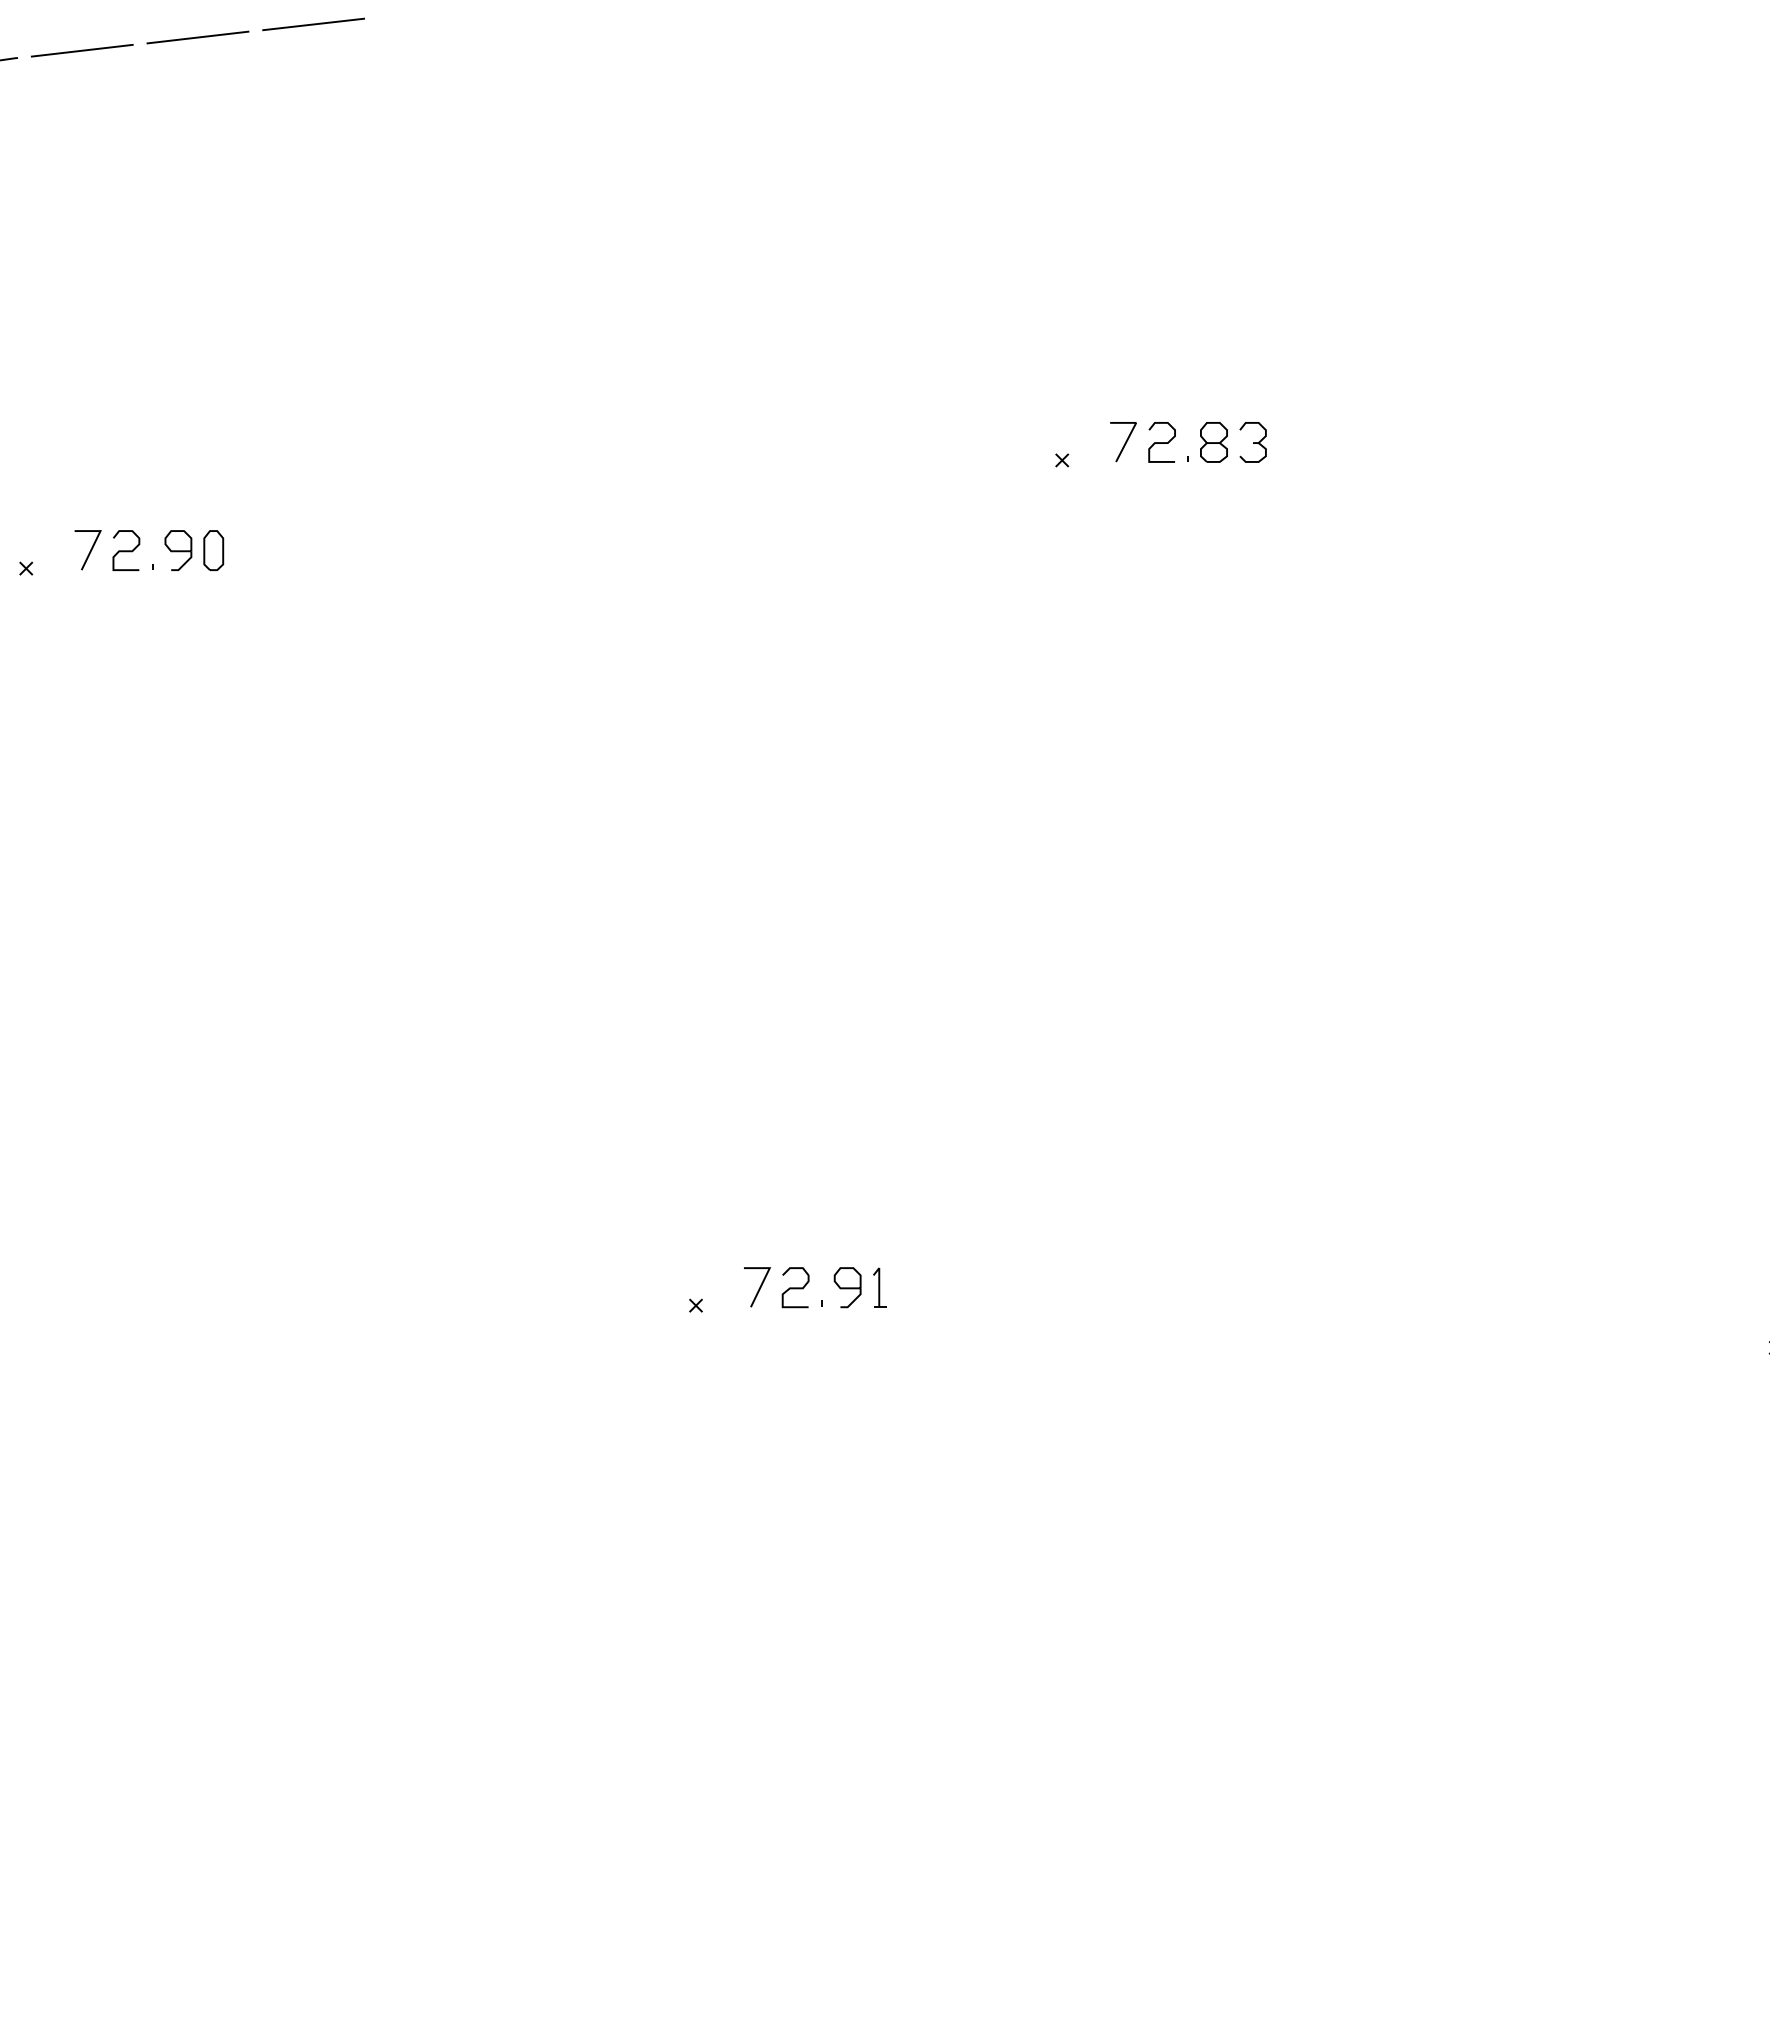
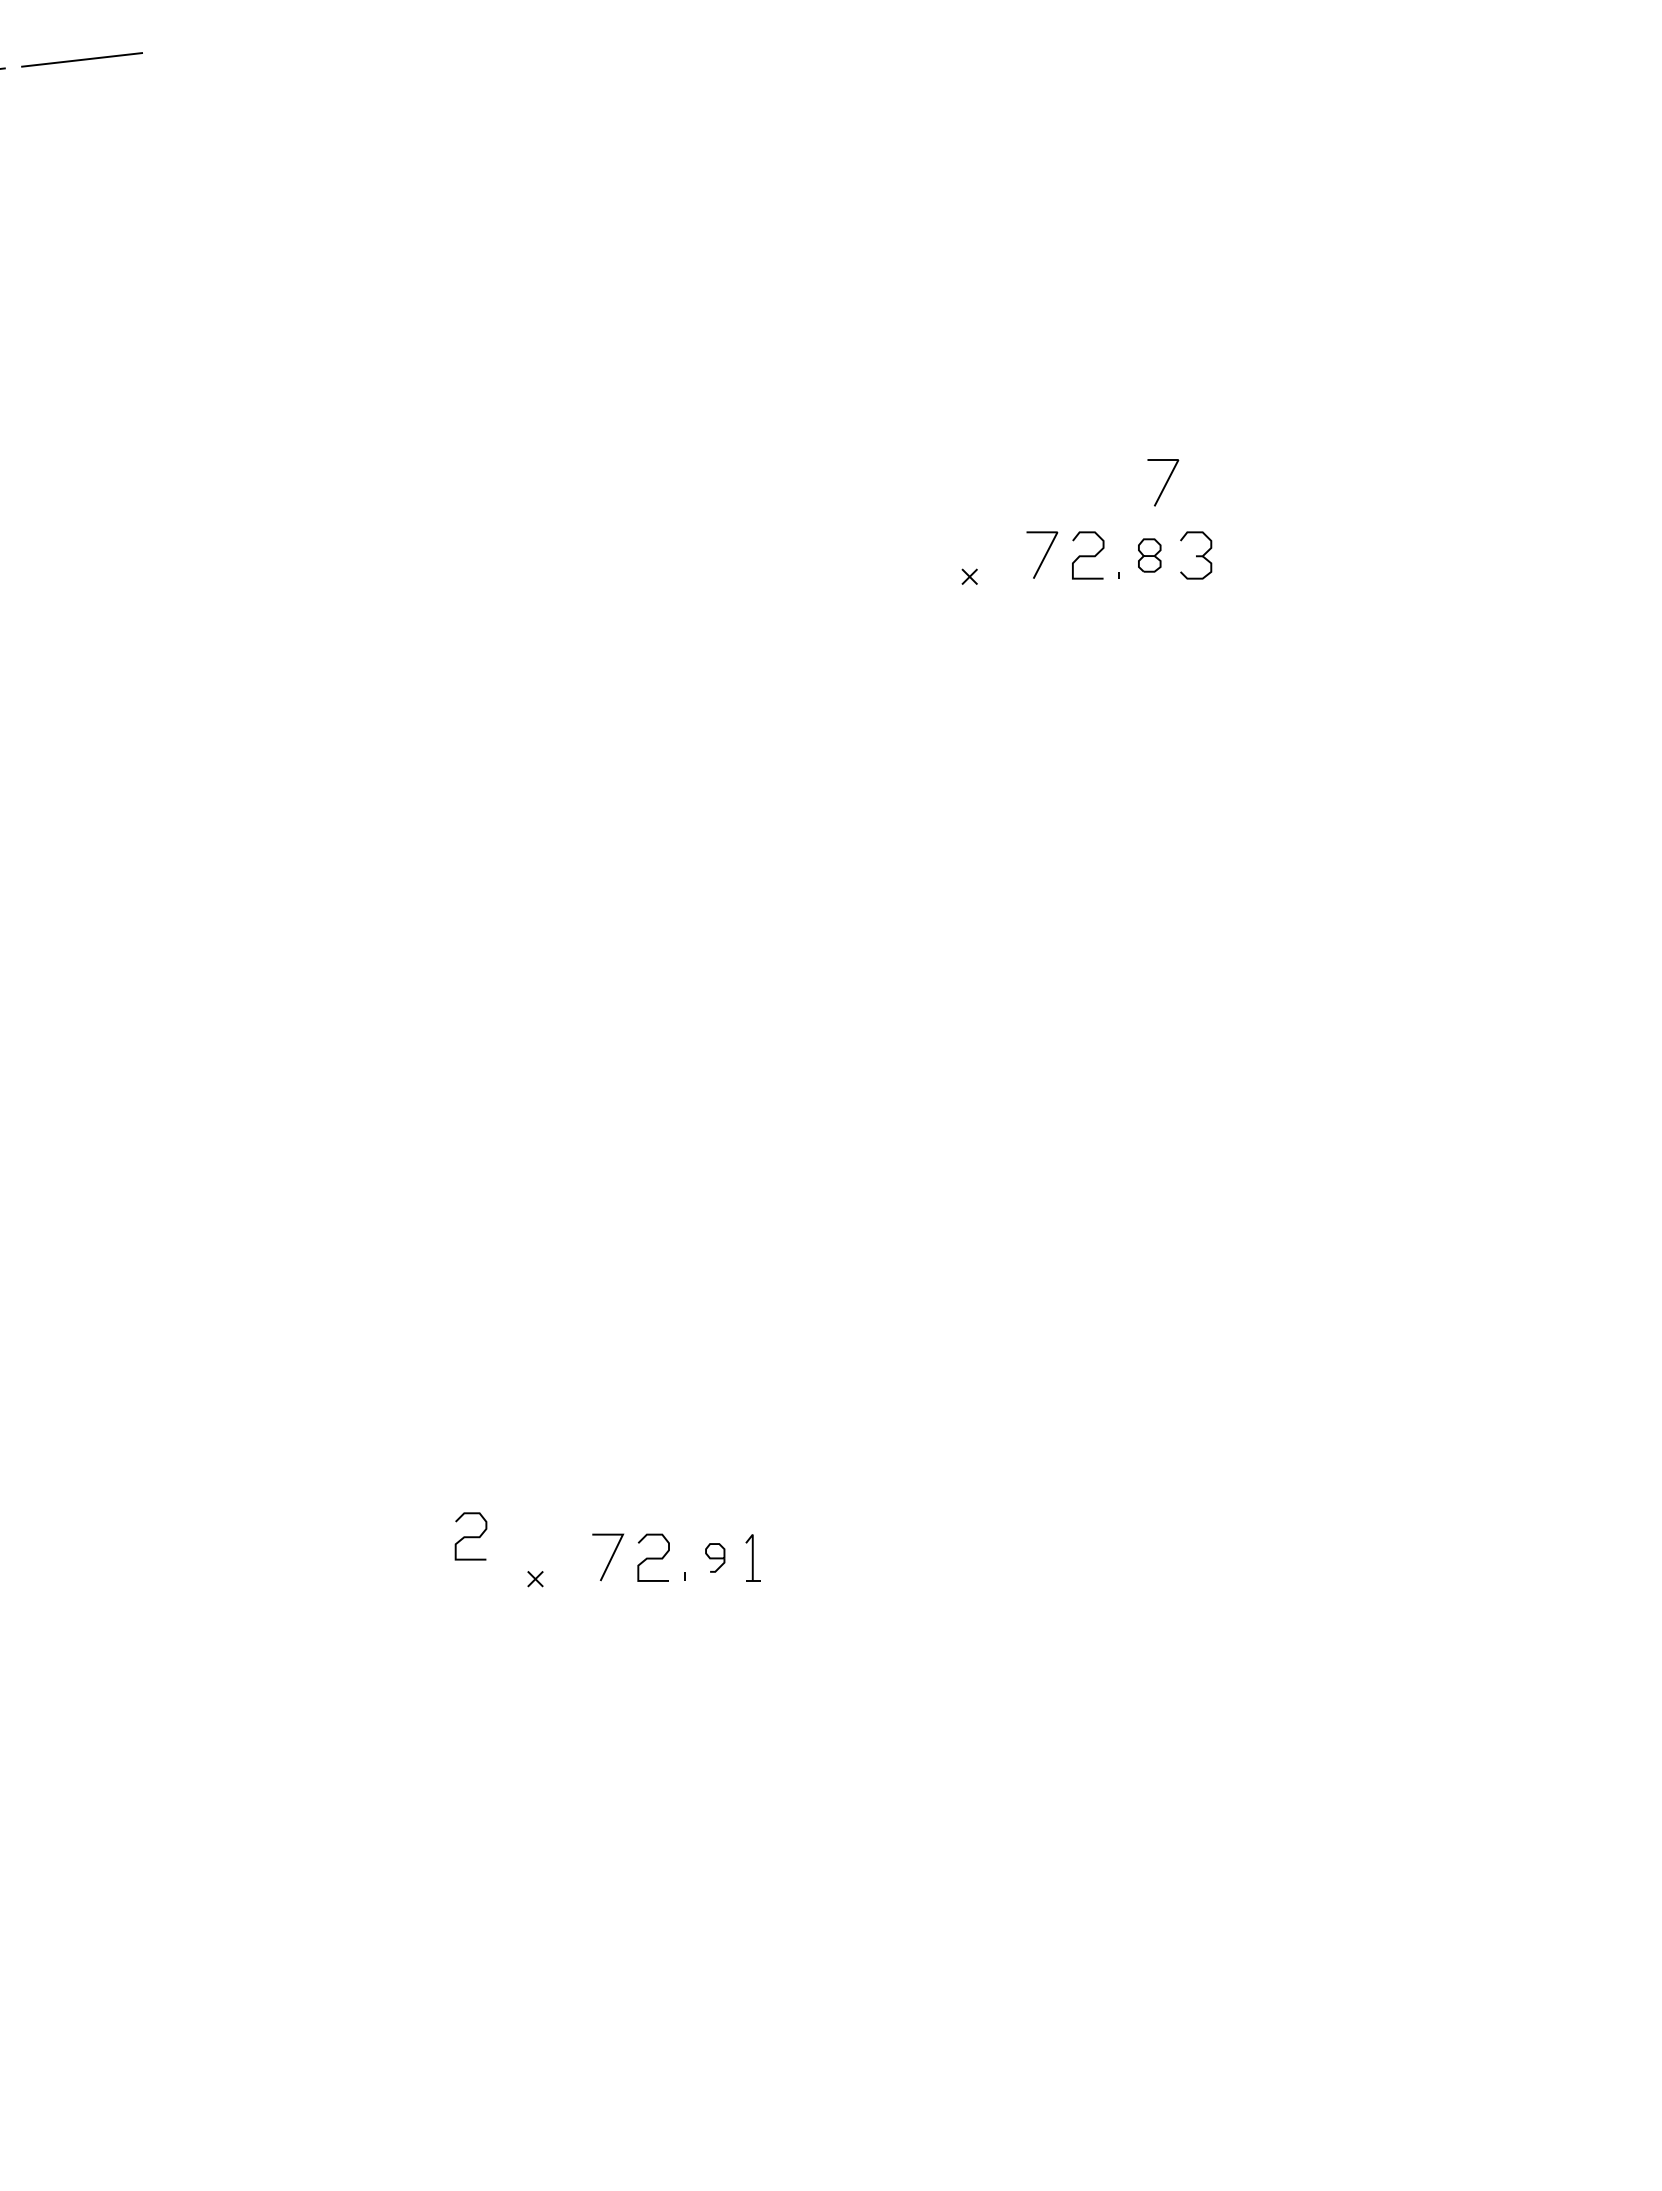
line: (1226, 382) -> (1164, 484), added
part: (1213, 442) -> (1149, 555), size x0.7
curve: (641, 1269) -> (470, 1536), added
part: (847, 1287) -> (715, 1557), size x0.6

